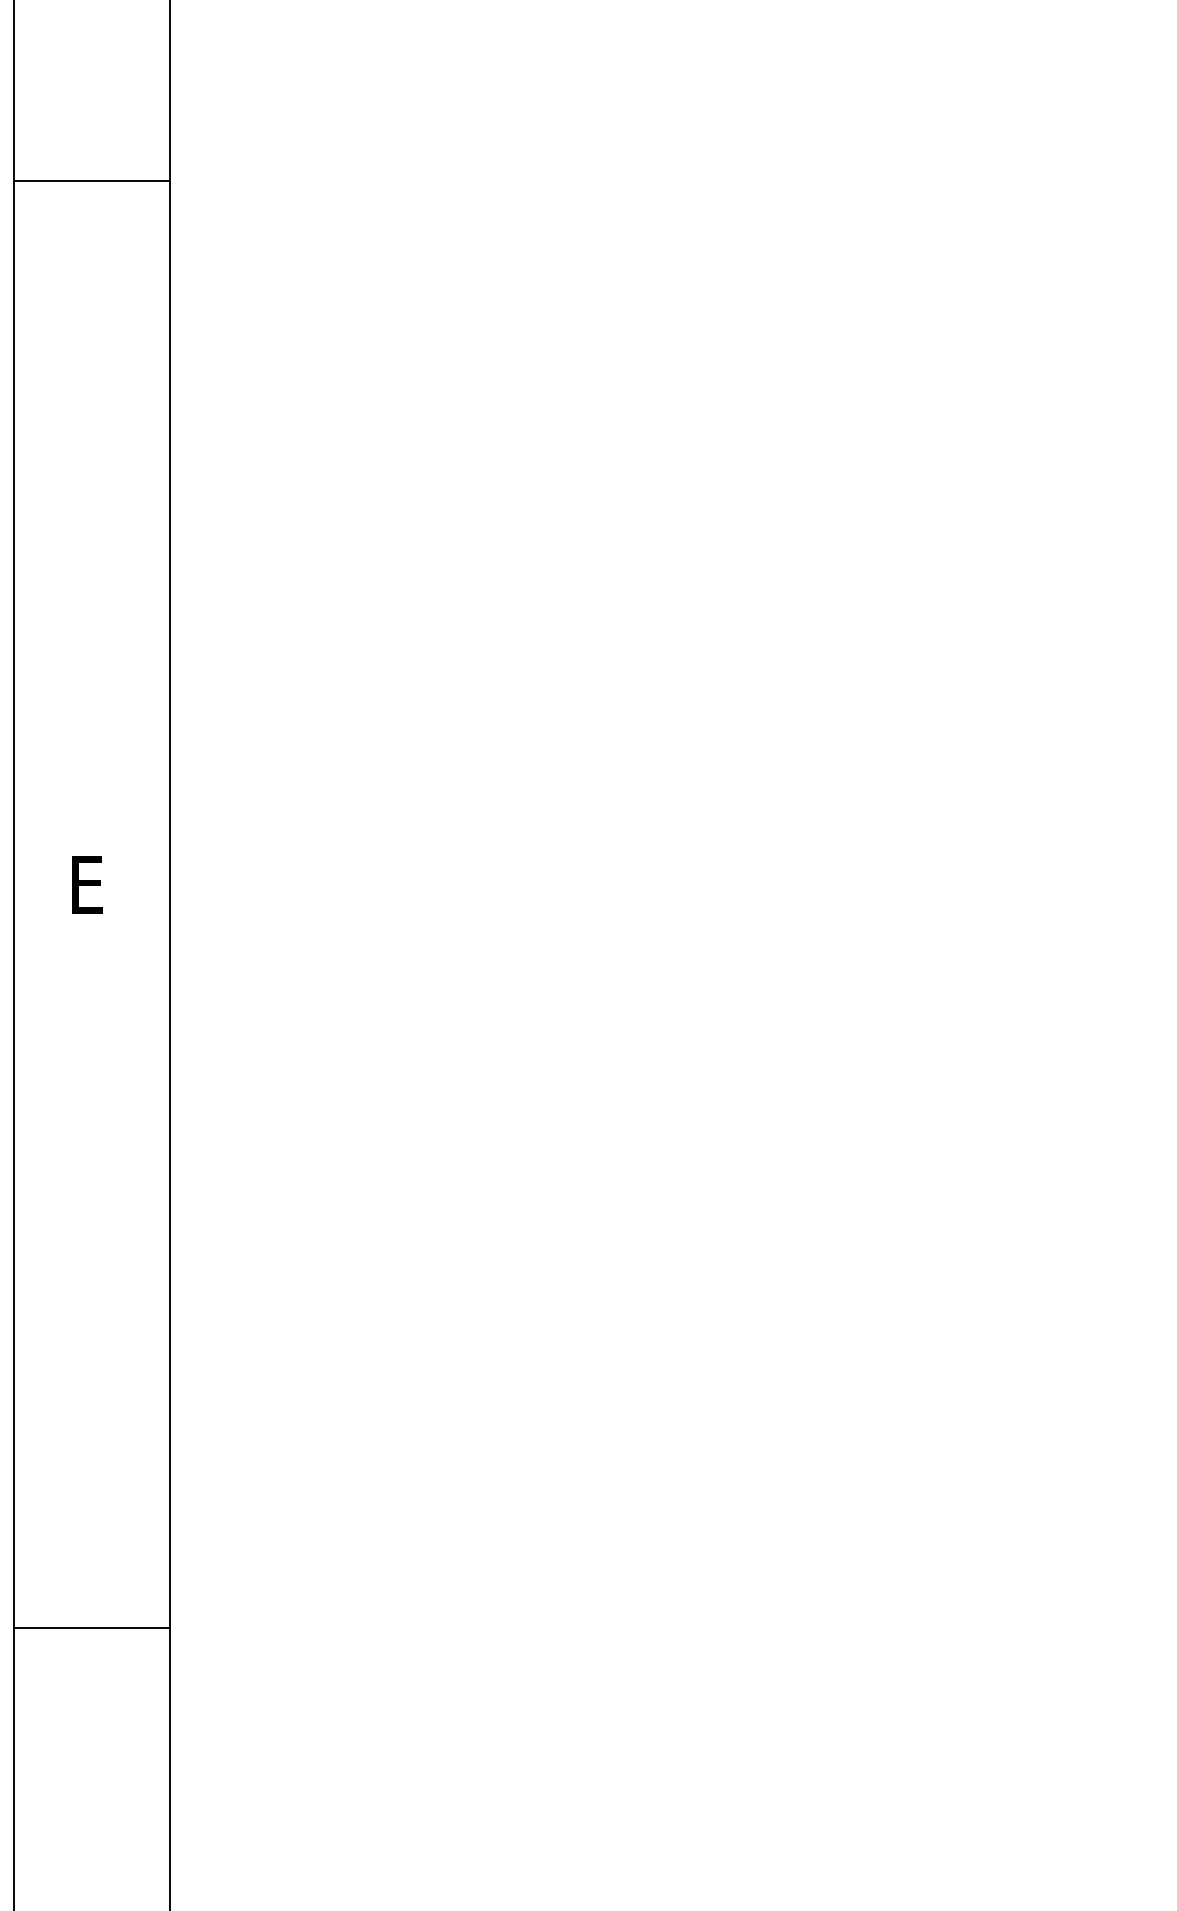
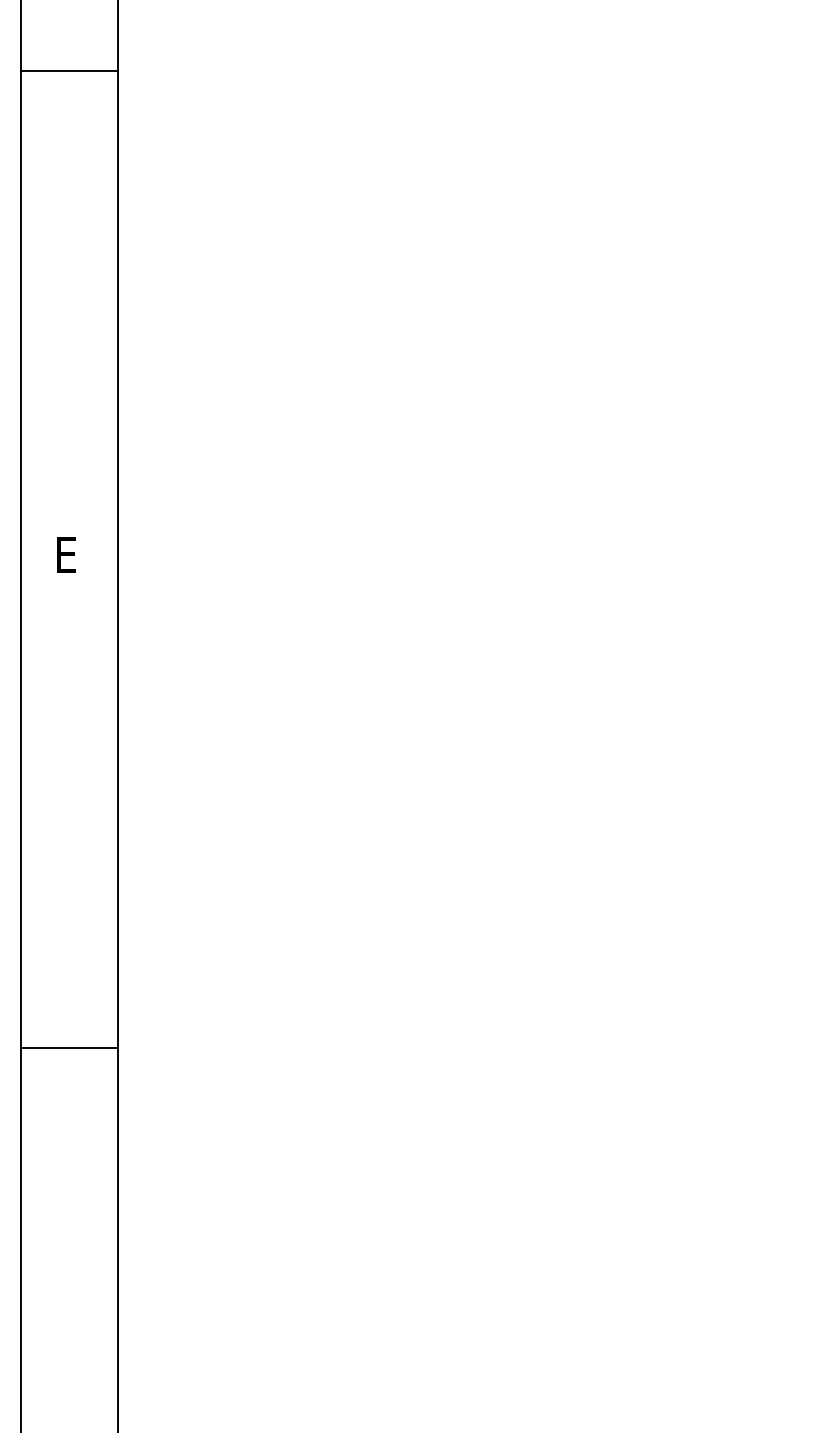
line: (91, 181) -> (69, 71), moved
line: (91, 1627) -> (69, 1047), moved

